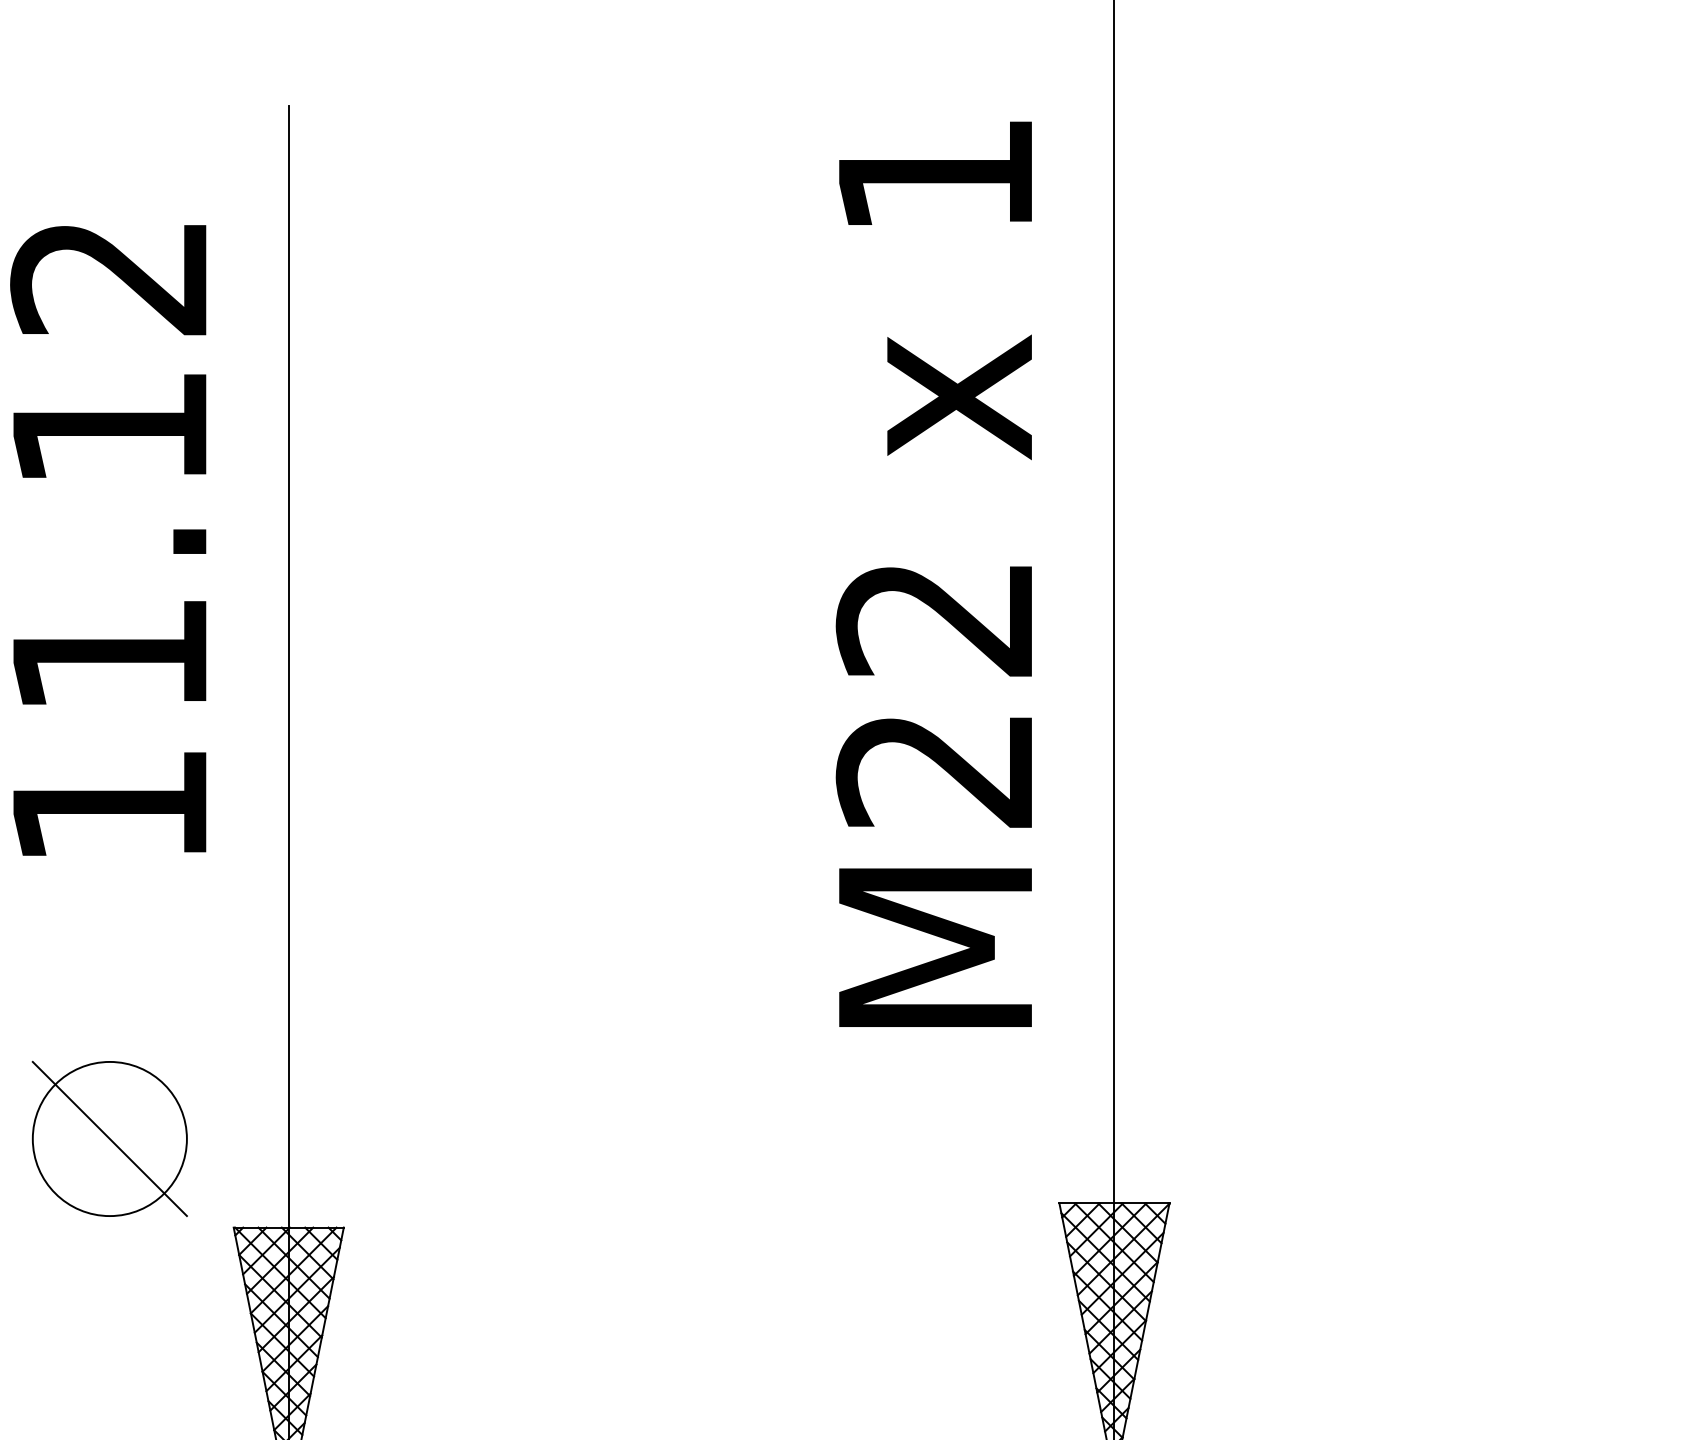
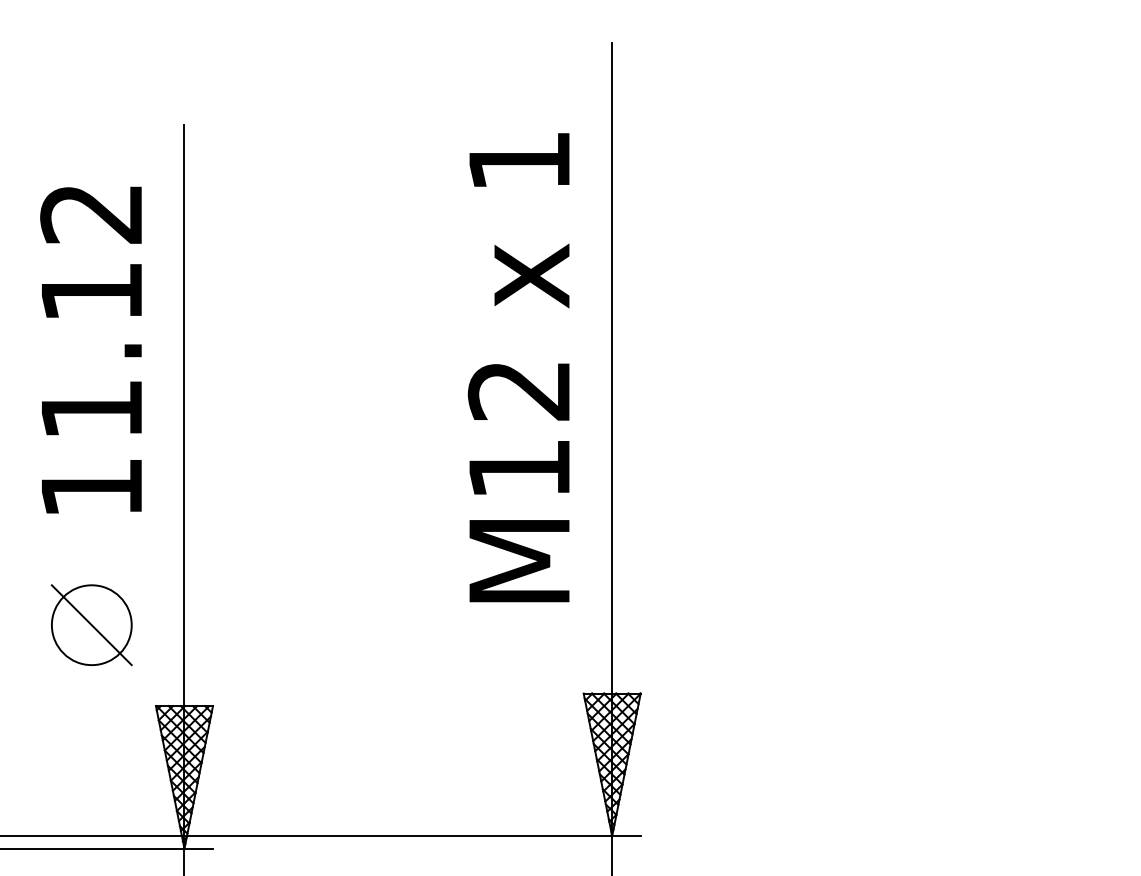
text: (933, 770) -> (518, 469), M22 -> M12
part: (109, 1139) -> (91, 625), moved

